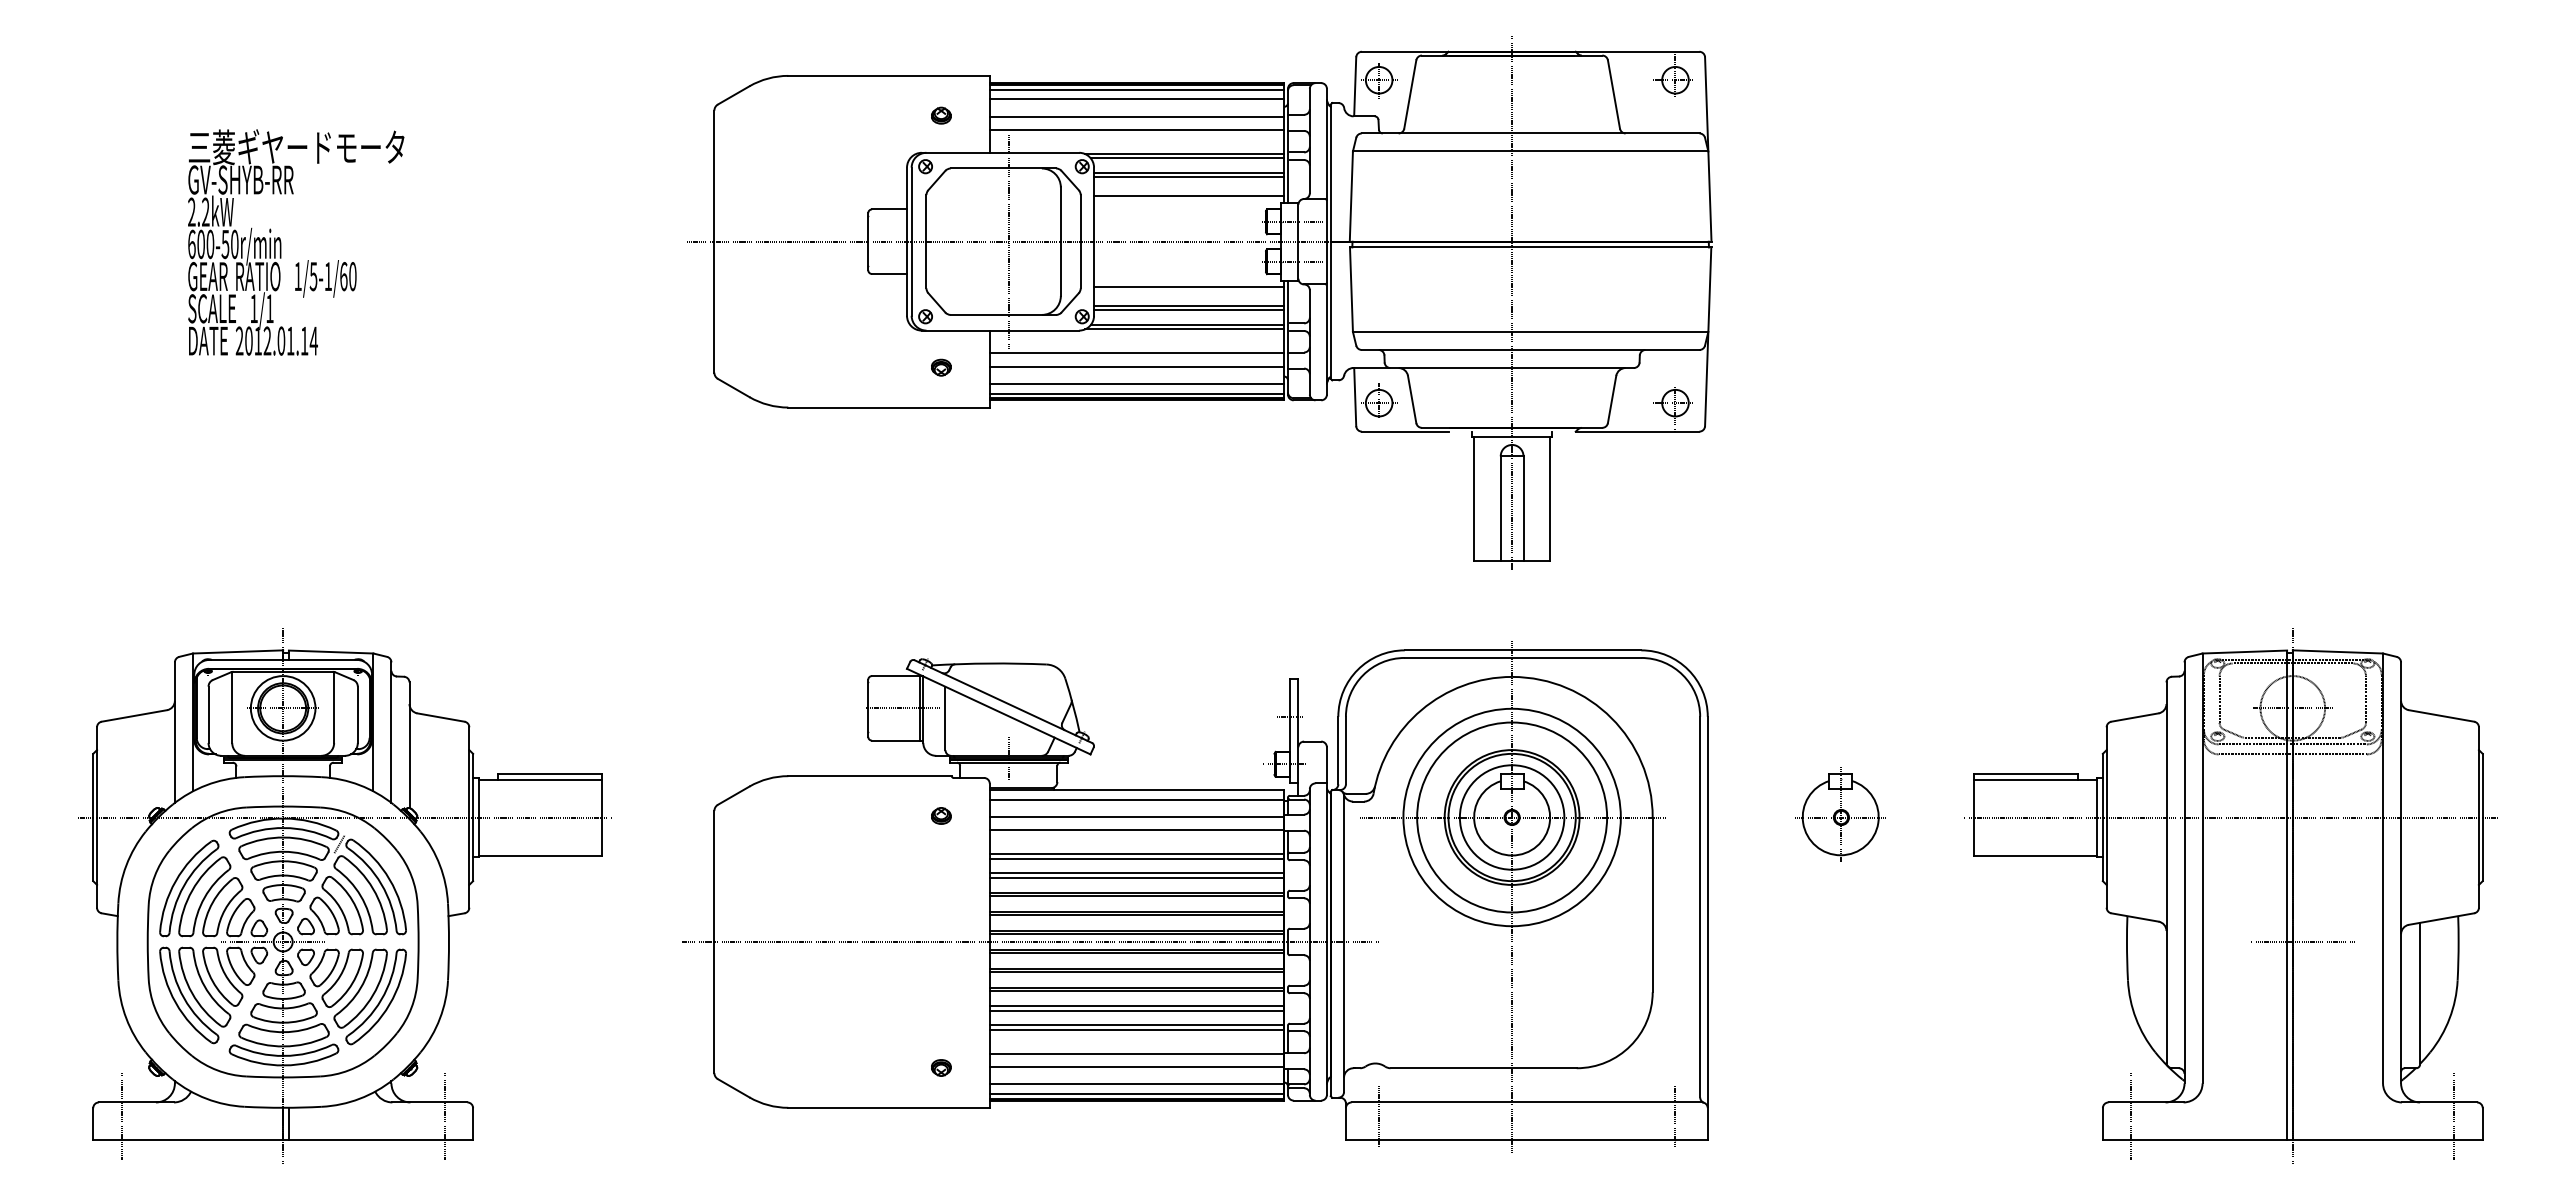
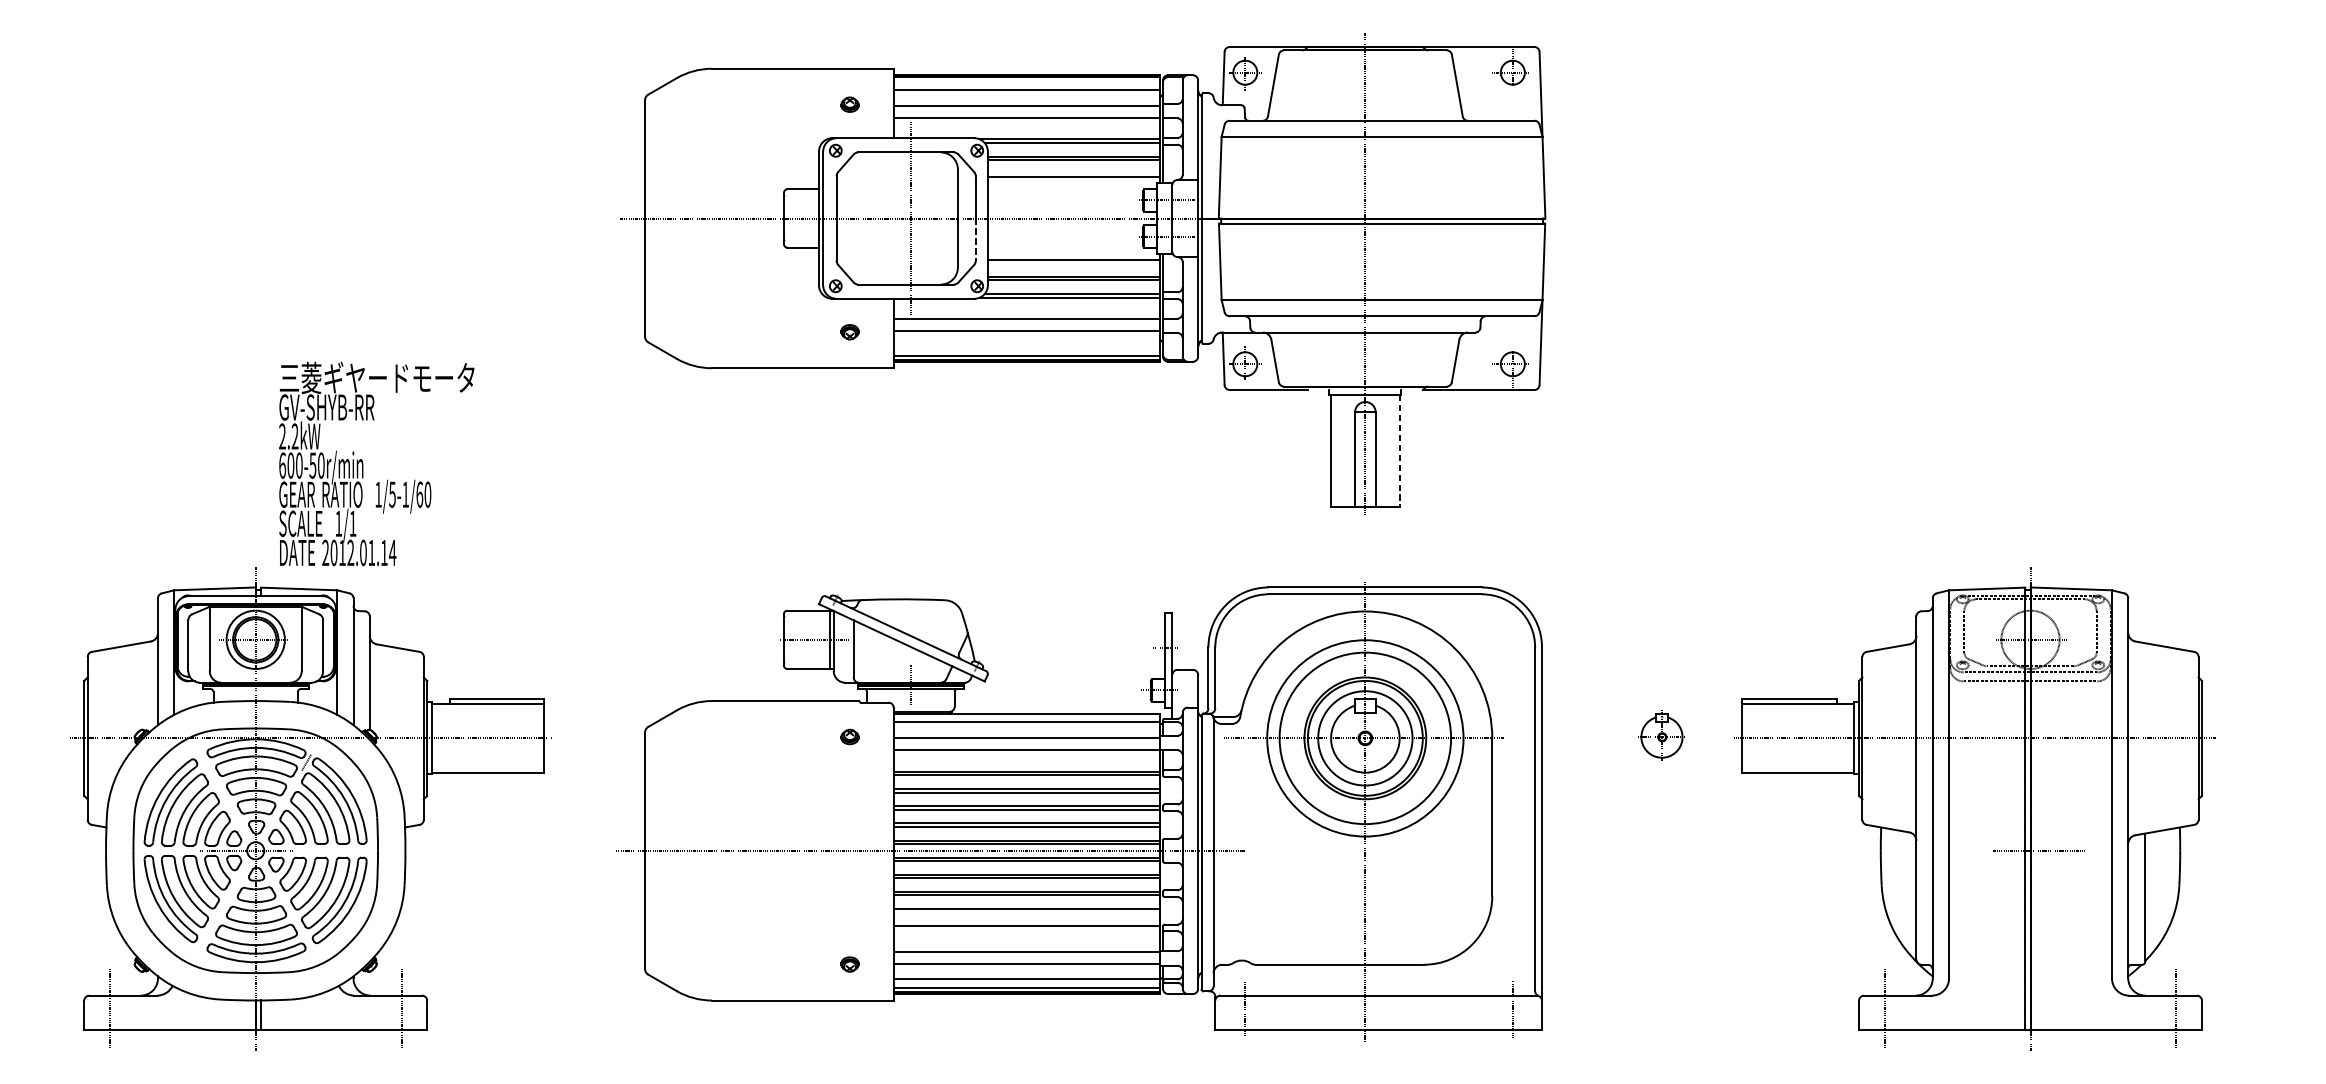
line: (1136, 89) -> (1026, 81), removed
text: (296, 242) -> (377, 463), moved
line: (1080, 265) -> (975, 239), solid -> dashed
line: (1136, 384) -> (1026, 347), removed
line: (1550, 499) -> (1400, 451), solid -> dashed
part: (1840, 814) -> (1661, 735), size x0.6
part: (2230, 895) -> (1974, 808), moved
line: (1136, 1010) -> (1026, 912), removed
line: (1136, 1029) -> (1026, 929), removed

